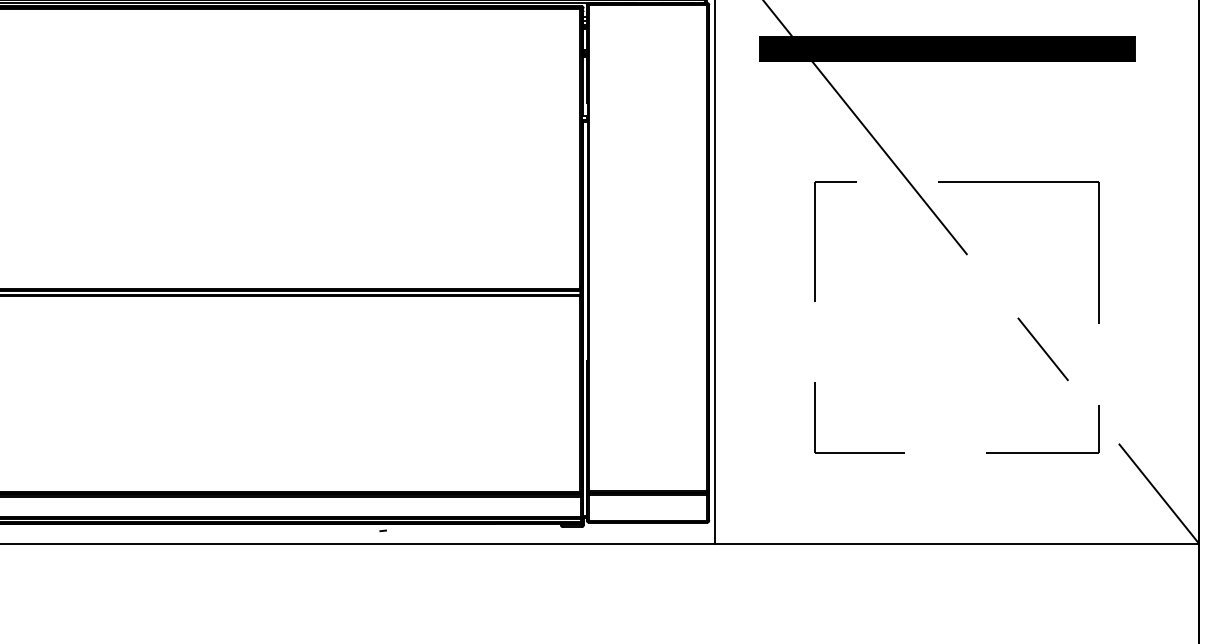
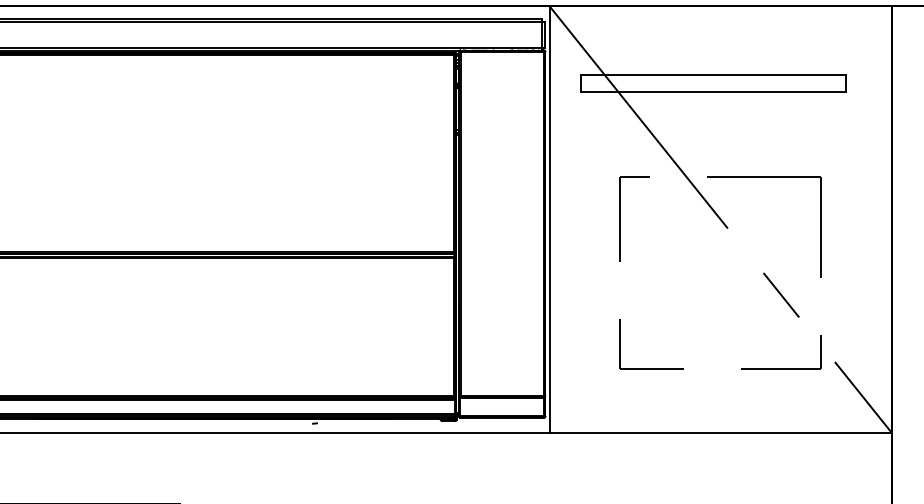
hatch: (947, 48) -> (713, 82), removed

